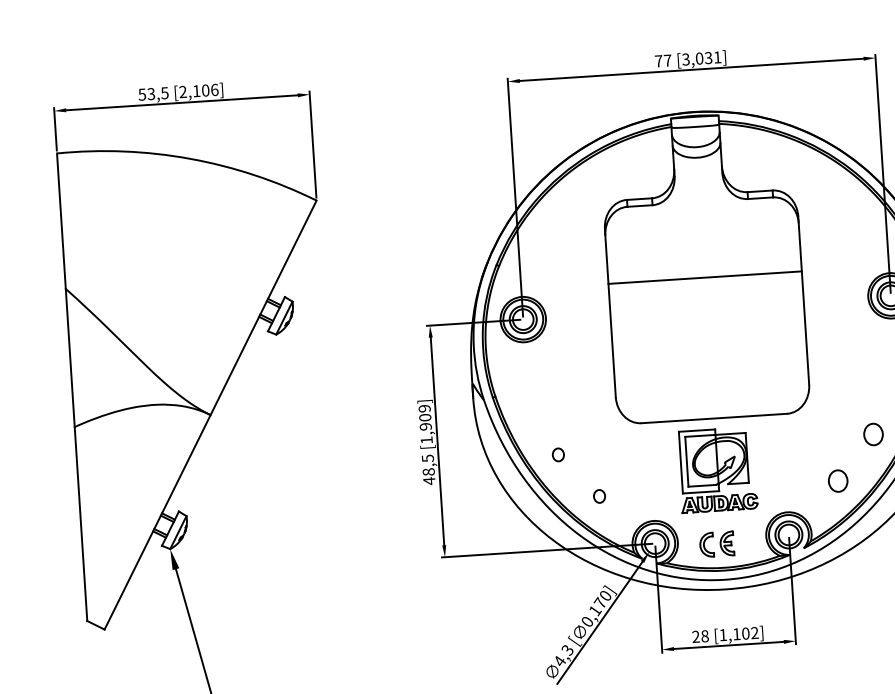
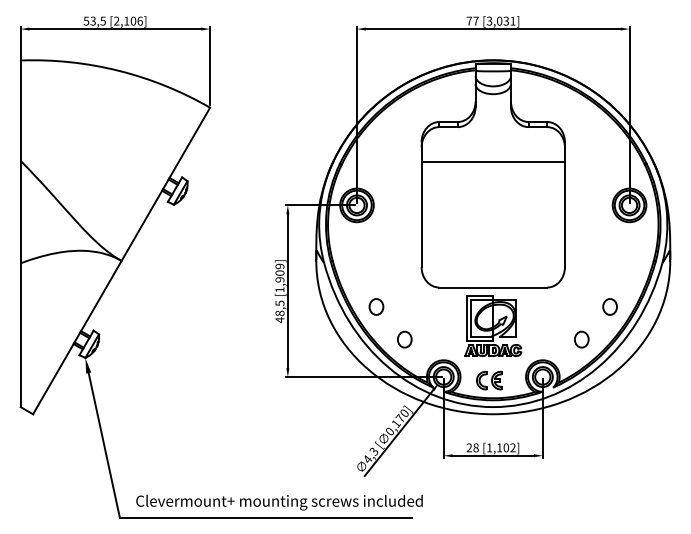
line: (704, 278) -> (492, 162), moved
part: (558, 454) -> (376, 306), size x1.67
part: (599, 496) -> (404, 339), size x1.67

